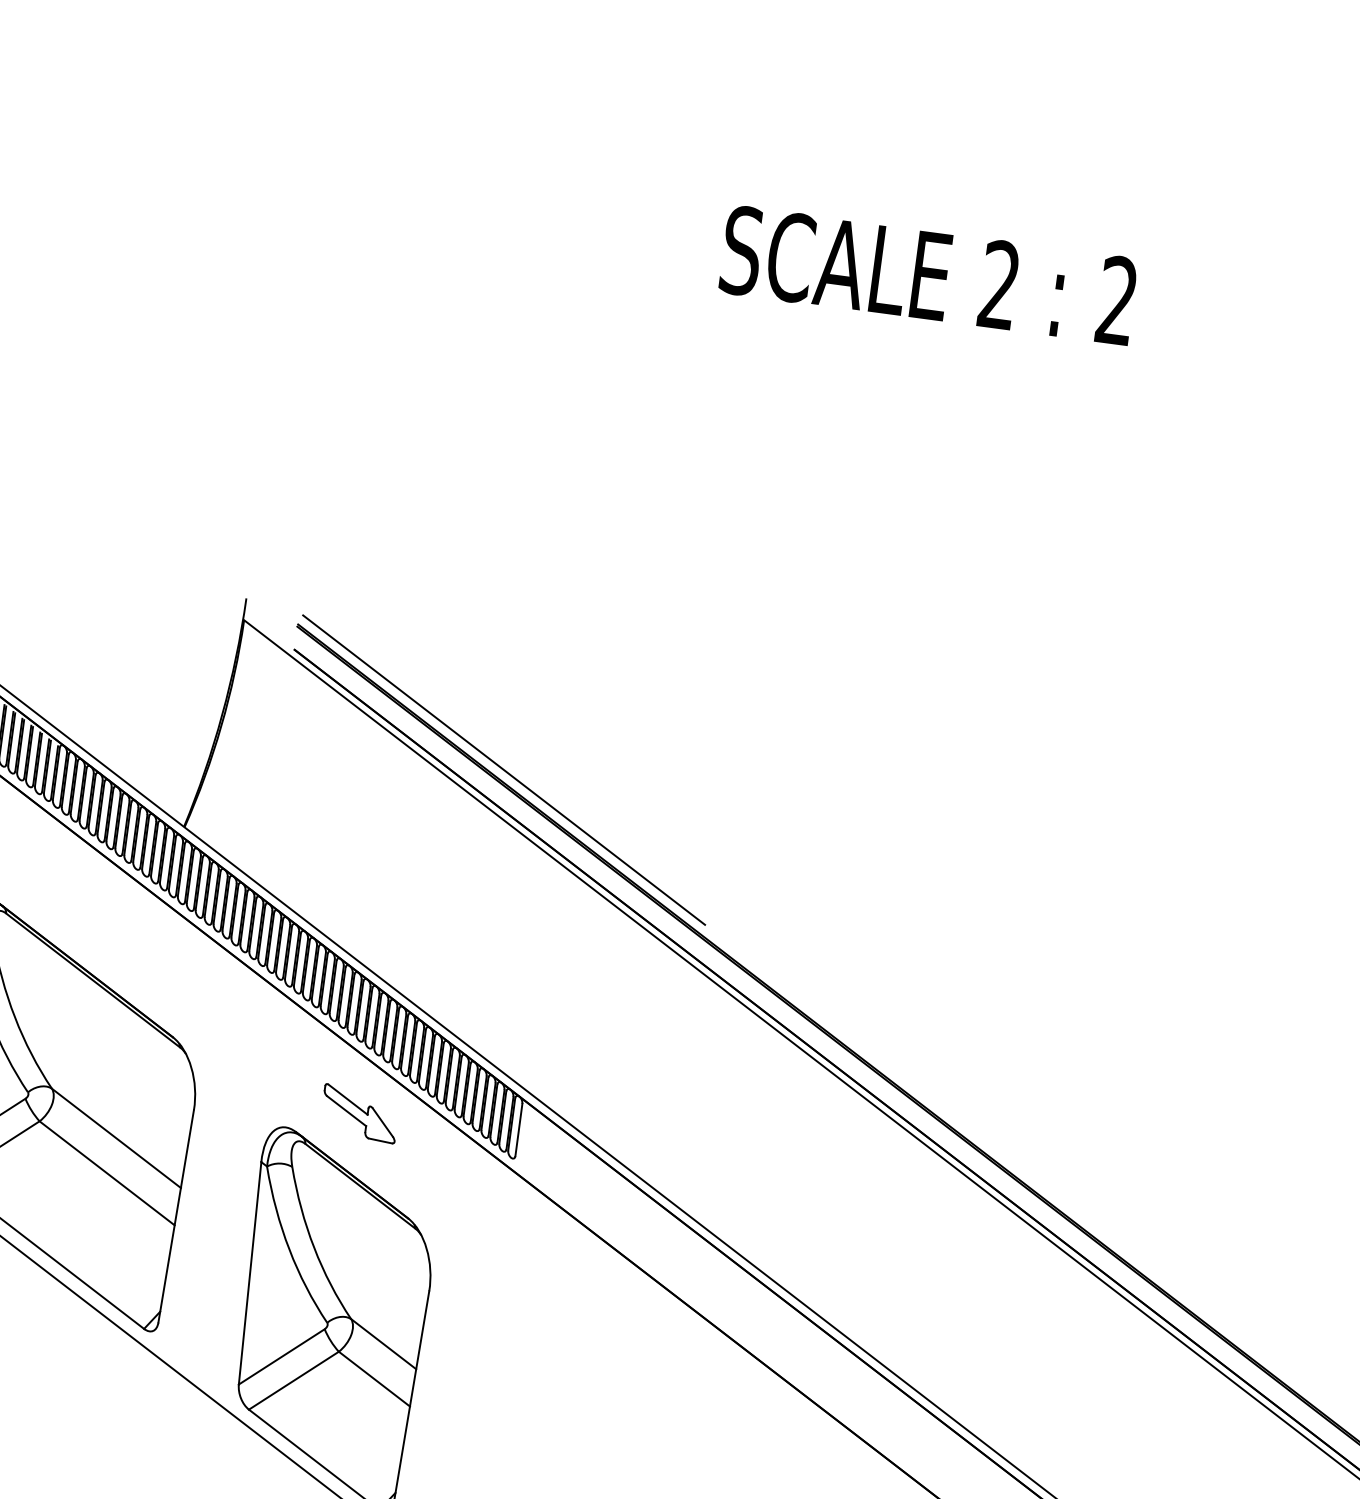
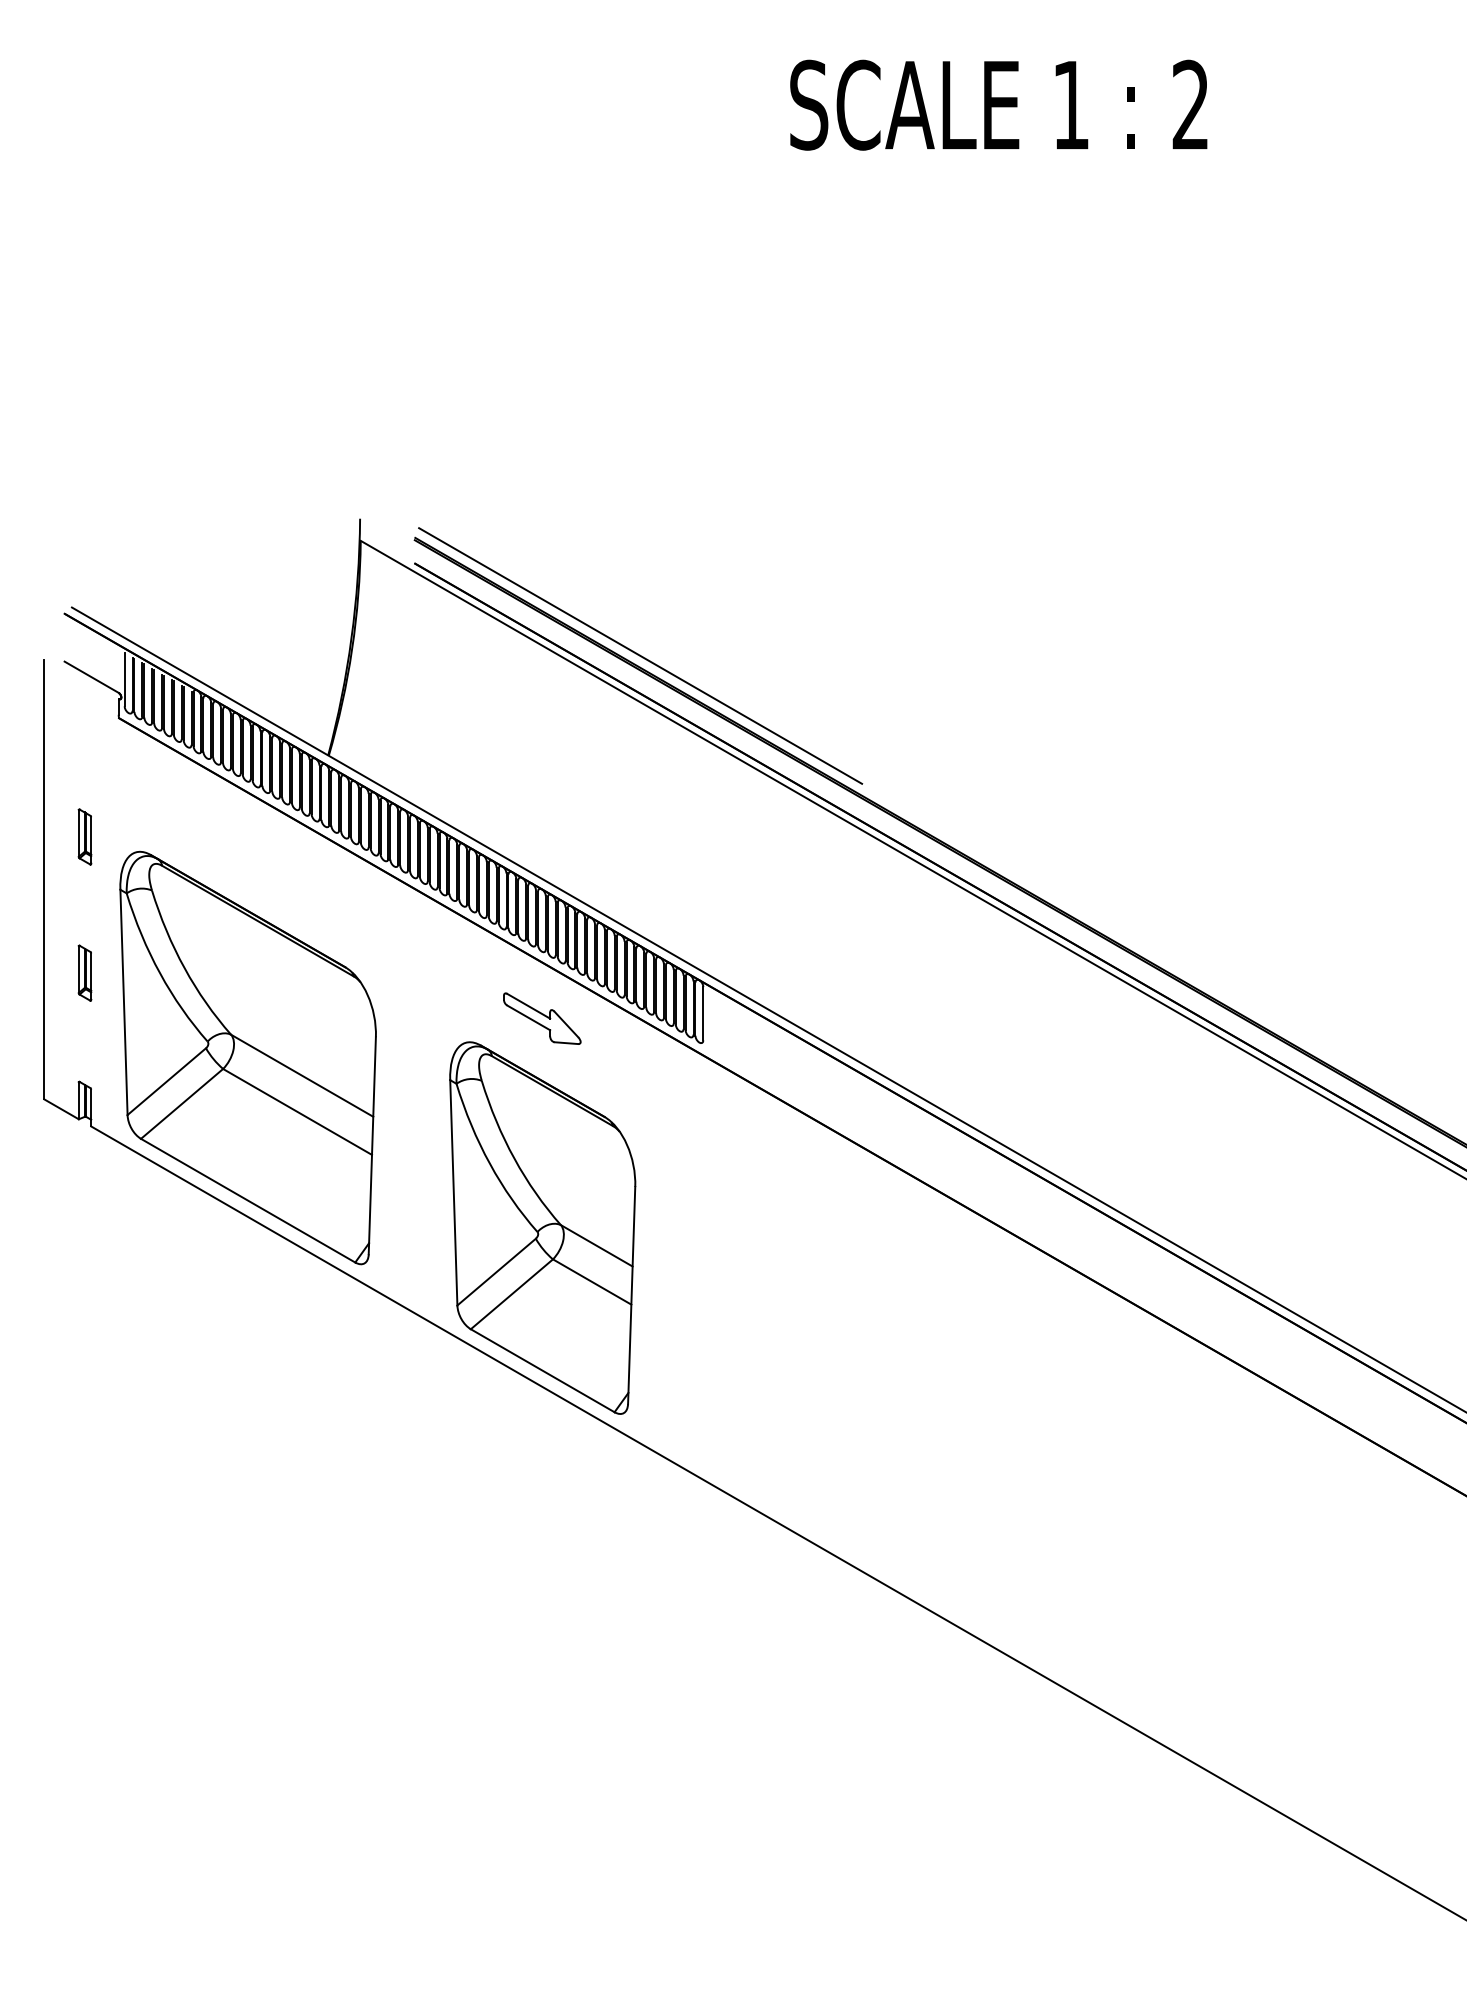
text: (999, 284) -> (1070, 104), 2 -> 1

